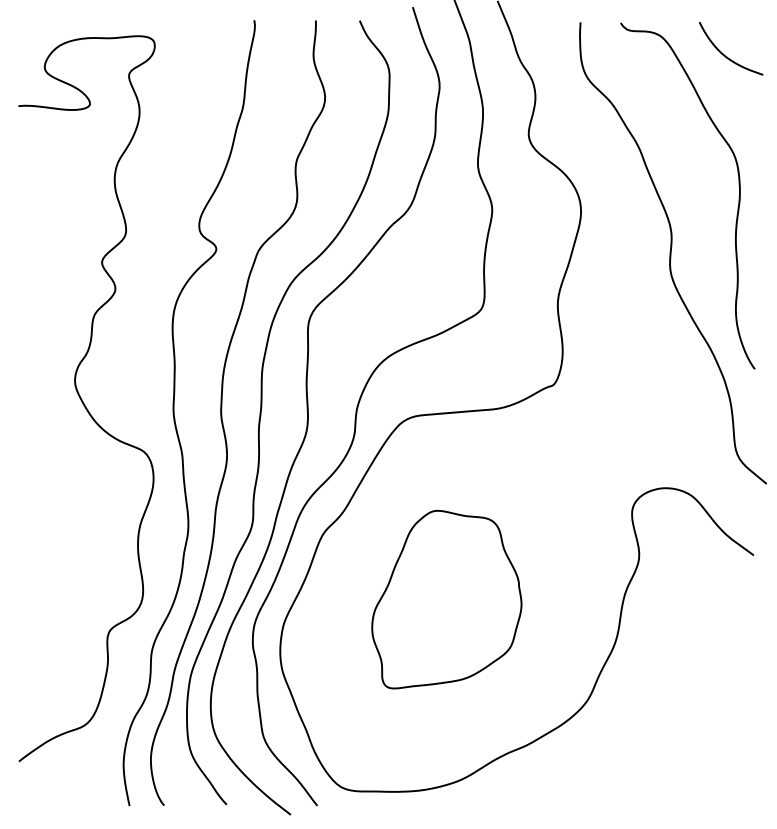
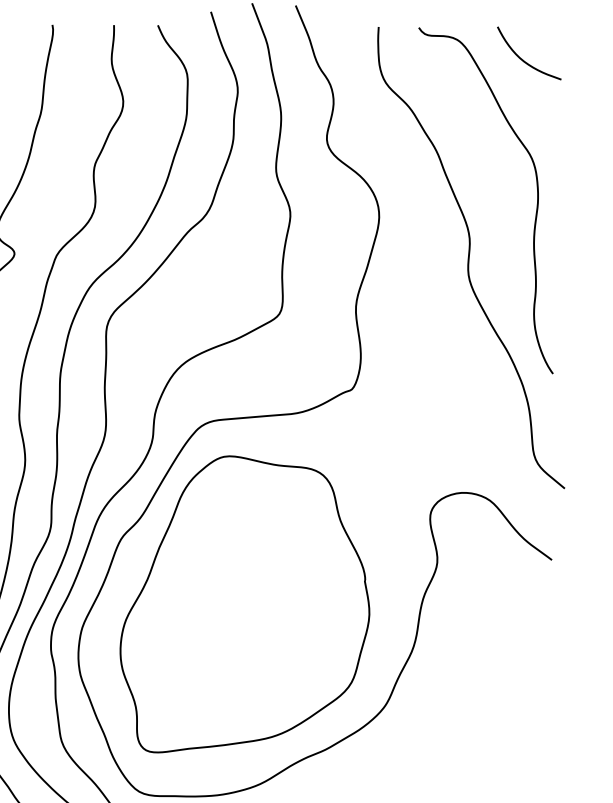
part: (446, 599) -> (244, 604), size x1.67

